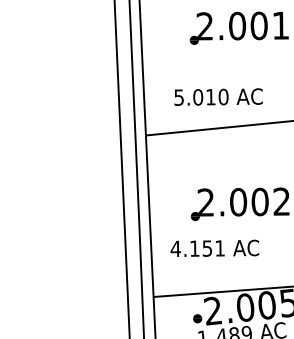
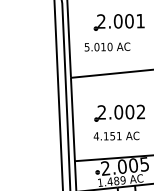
text: (218, 96) -> (107, 46), moved
text: (214, 247) -> (116, 135), moved

